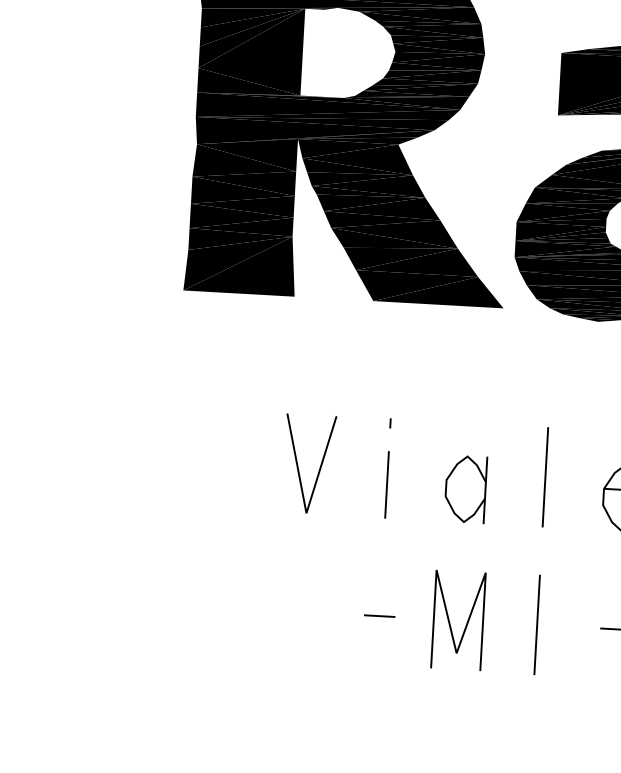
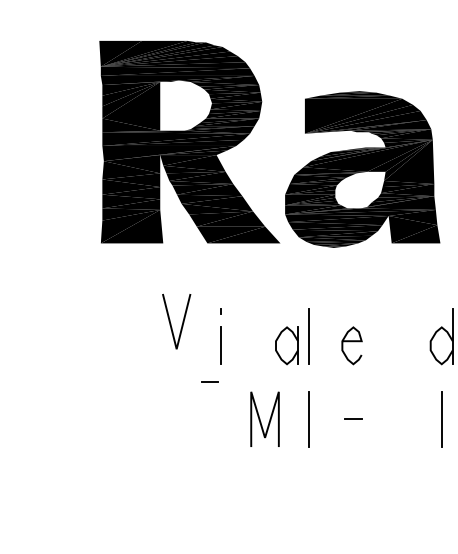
line: (299, 466) -> (171, 323), moved
part: (464, 488) -> (286, 345), moved
line: (379, 614) -> (209, 381), moved

